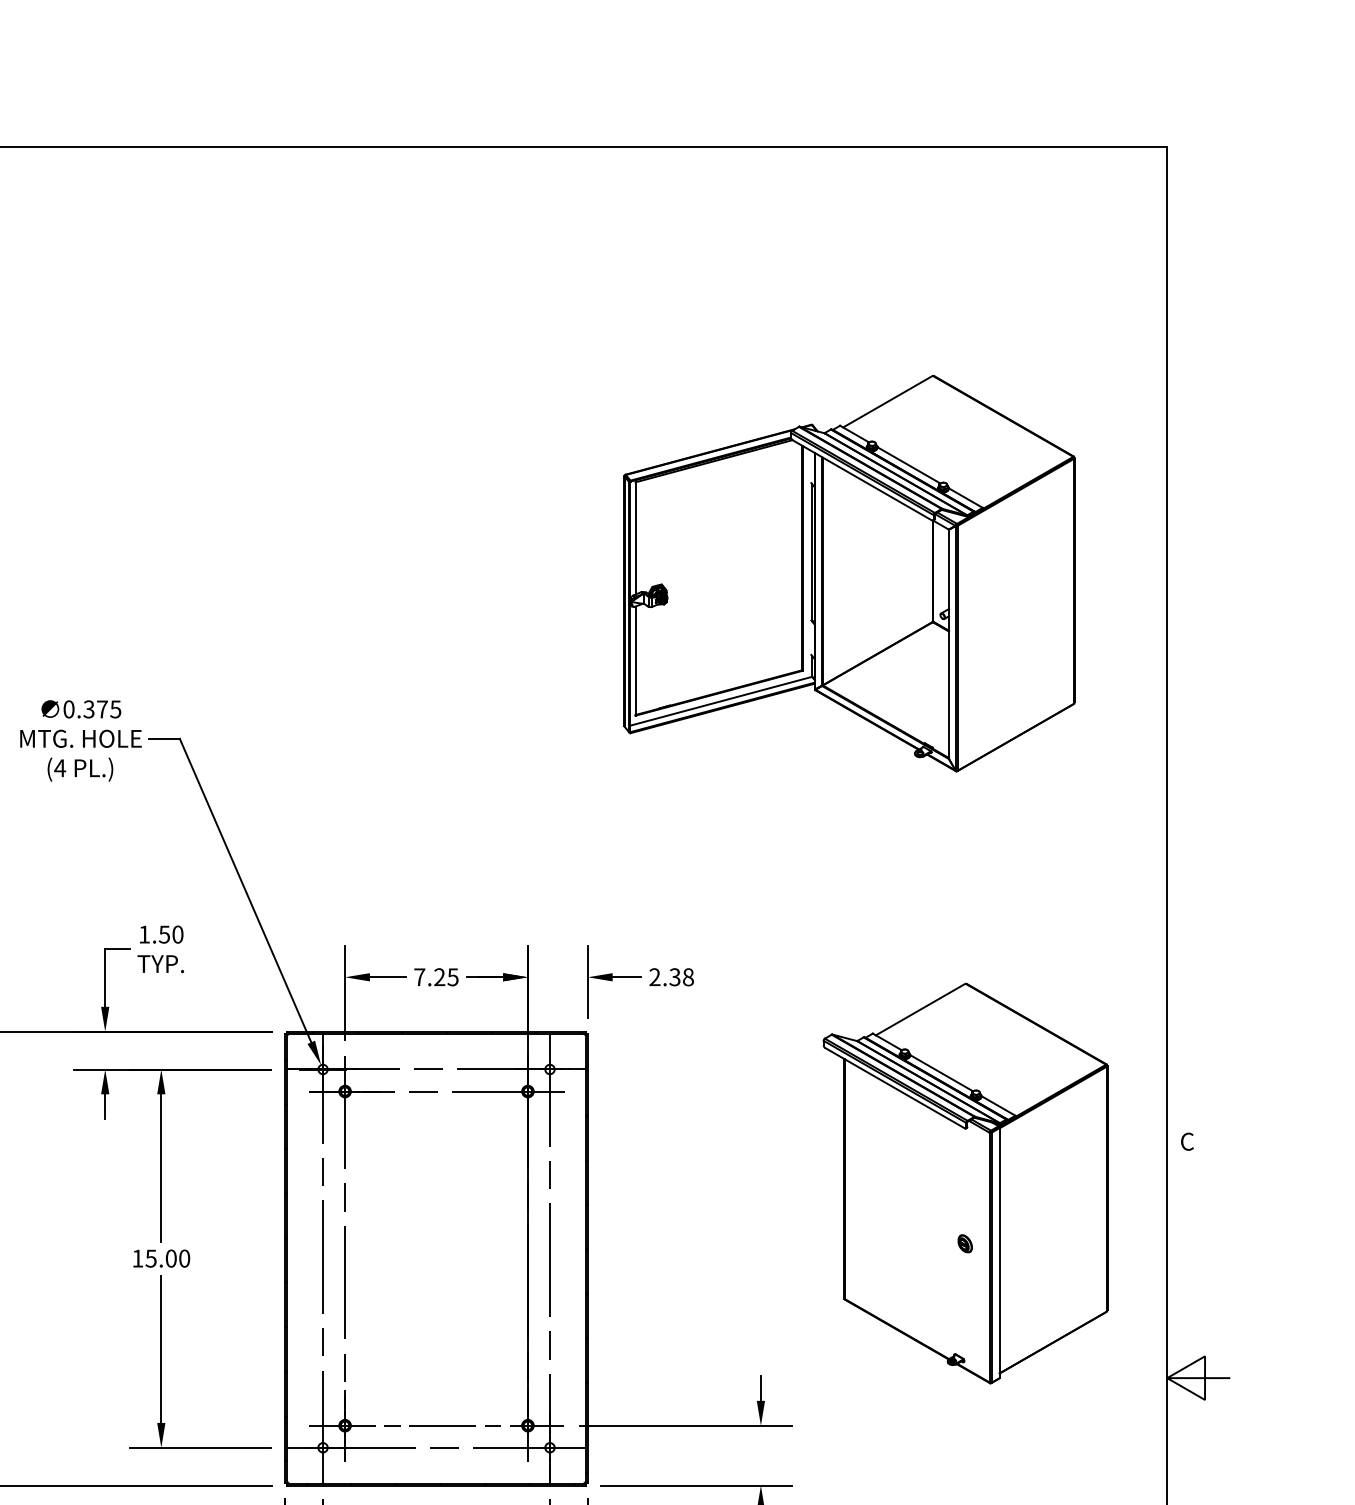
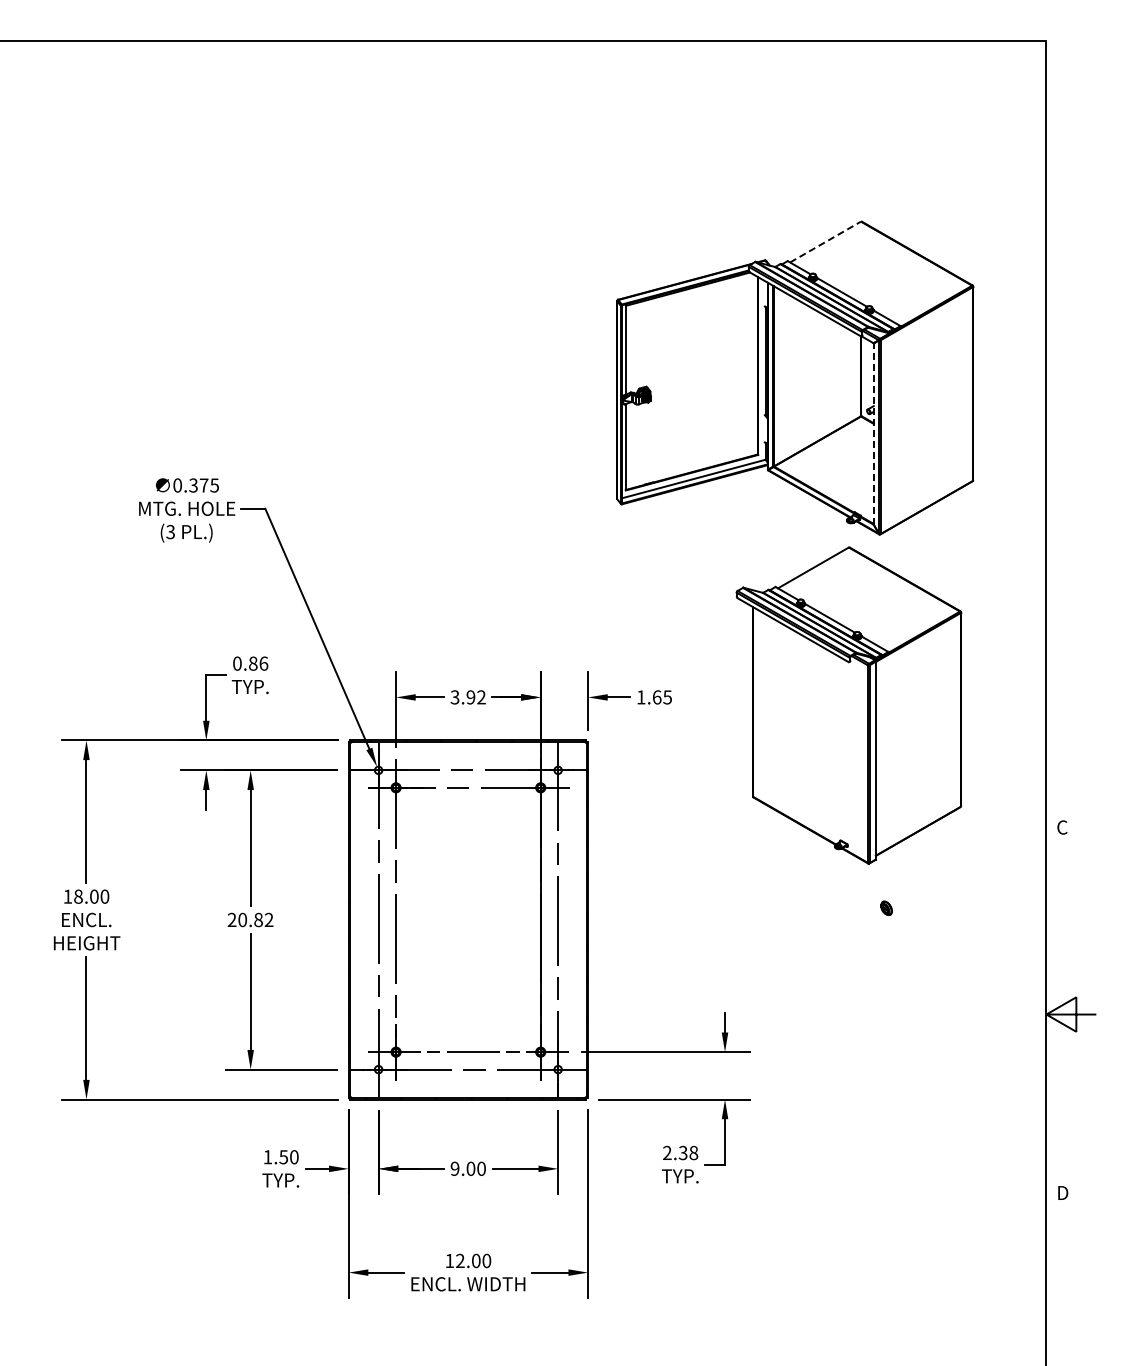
line: (887, 402) -> (825, 242), solid -> dashed
line: (948, 644) -> (873, 434), solid -> dashed
text: (59, 767) -> (170, 531), (4 -> (3
text: (161, 934) -> (250, 663), 1.50 -> 0.86
text: (435, 977) -> (467, 697), 7.25 -> 3.92
text: (671, 977) -> (654, 697), 2.38 -> 1.65
part: (965, 1183) -> (848, 705), moved
text: (161, 1258) -> (250, 919), 15.00 -> 20.82

